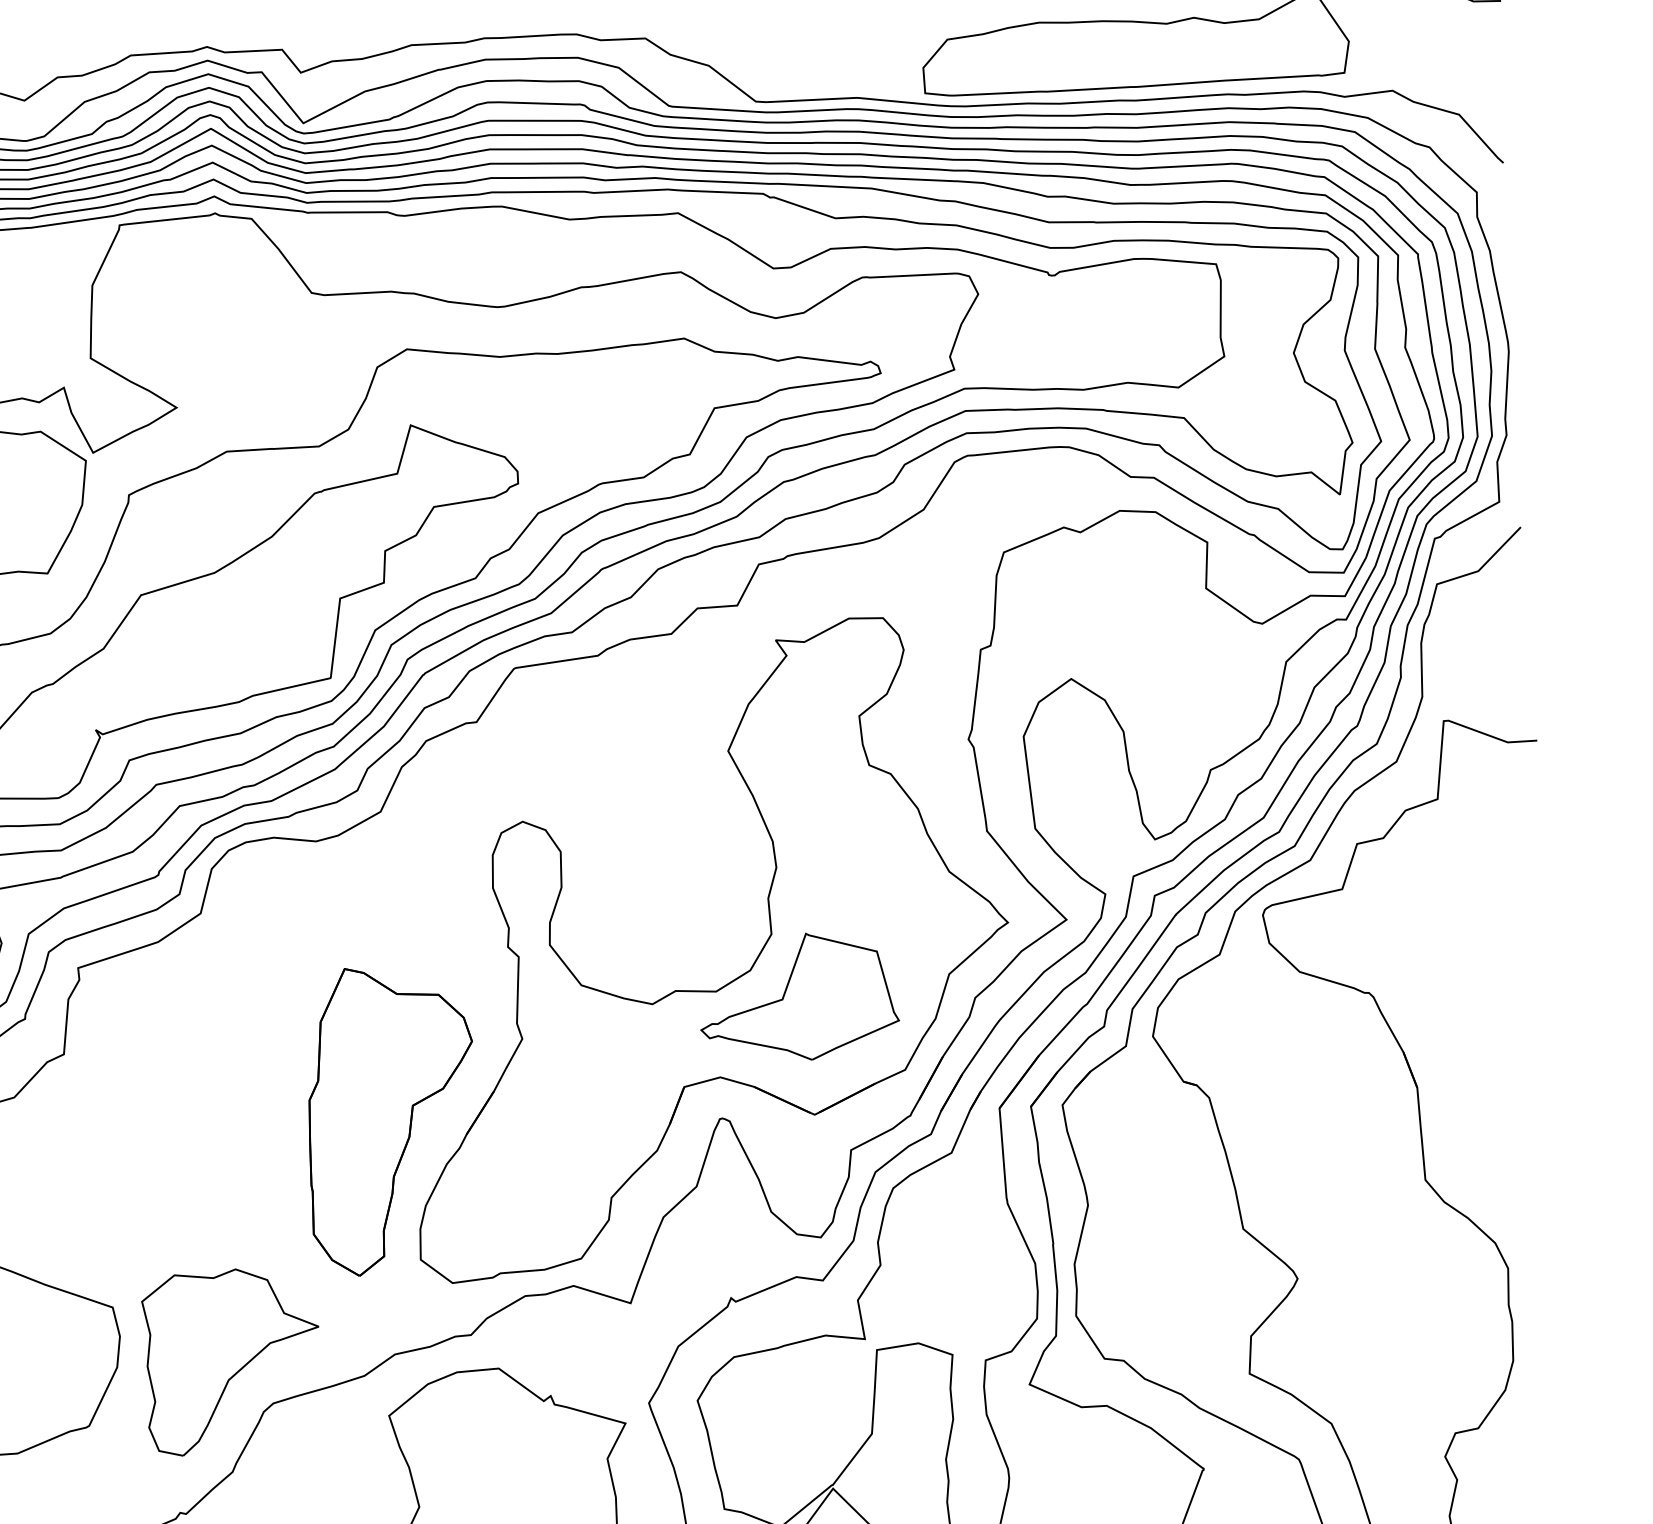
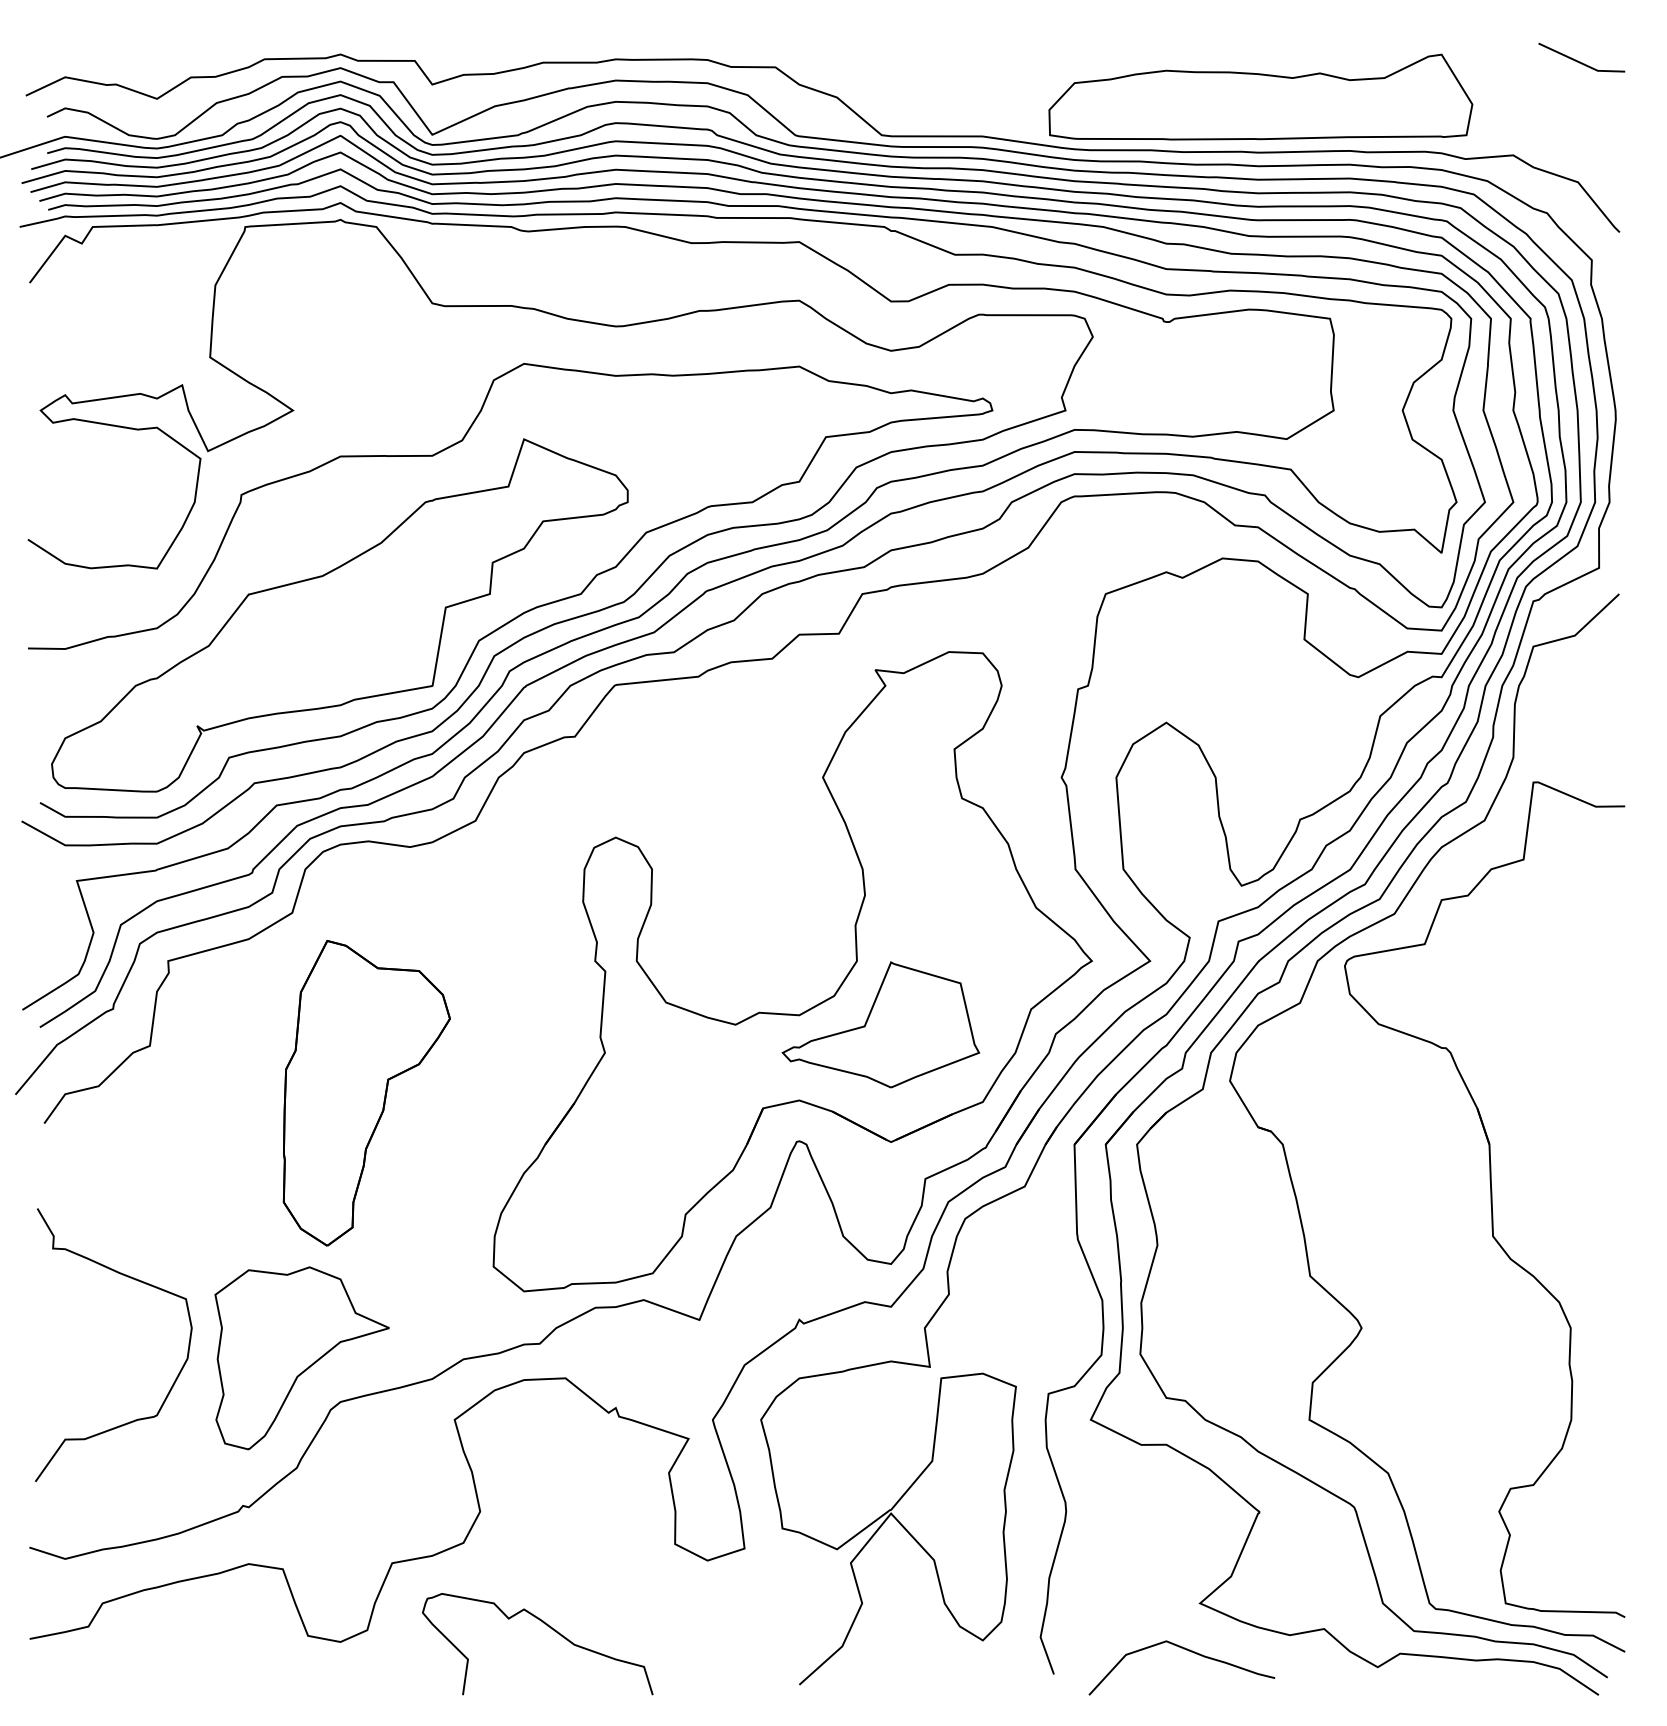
part: (391, 1120) -> (366, 1093), moved

